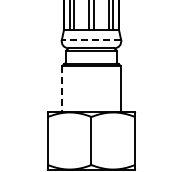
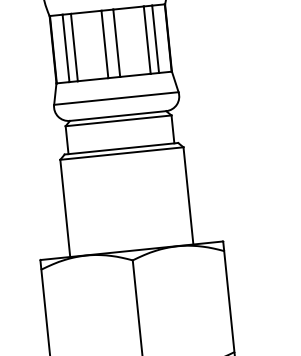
line: (91, 39) -> (116, 97), dashed -> solid
line: (62, 89) -> (66, 208), dashed -> solid

